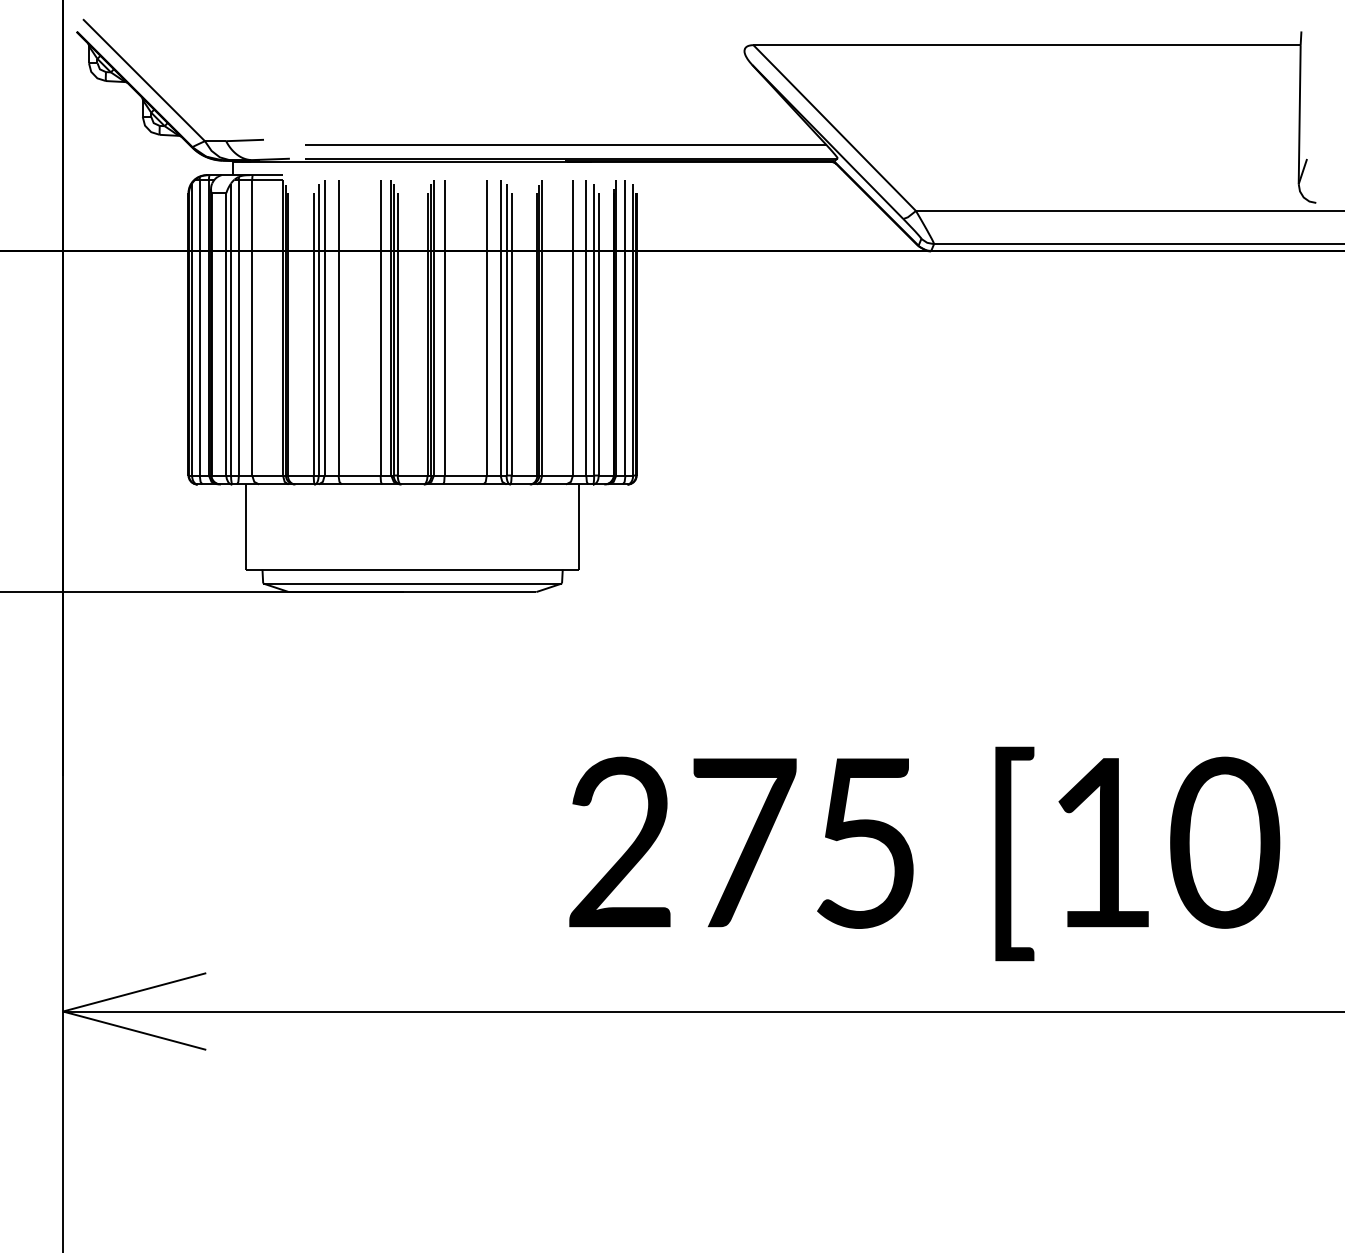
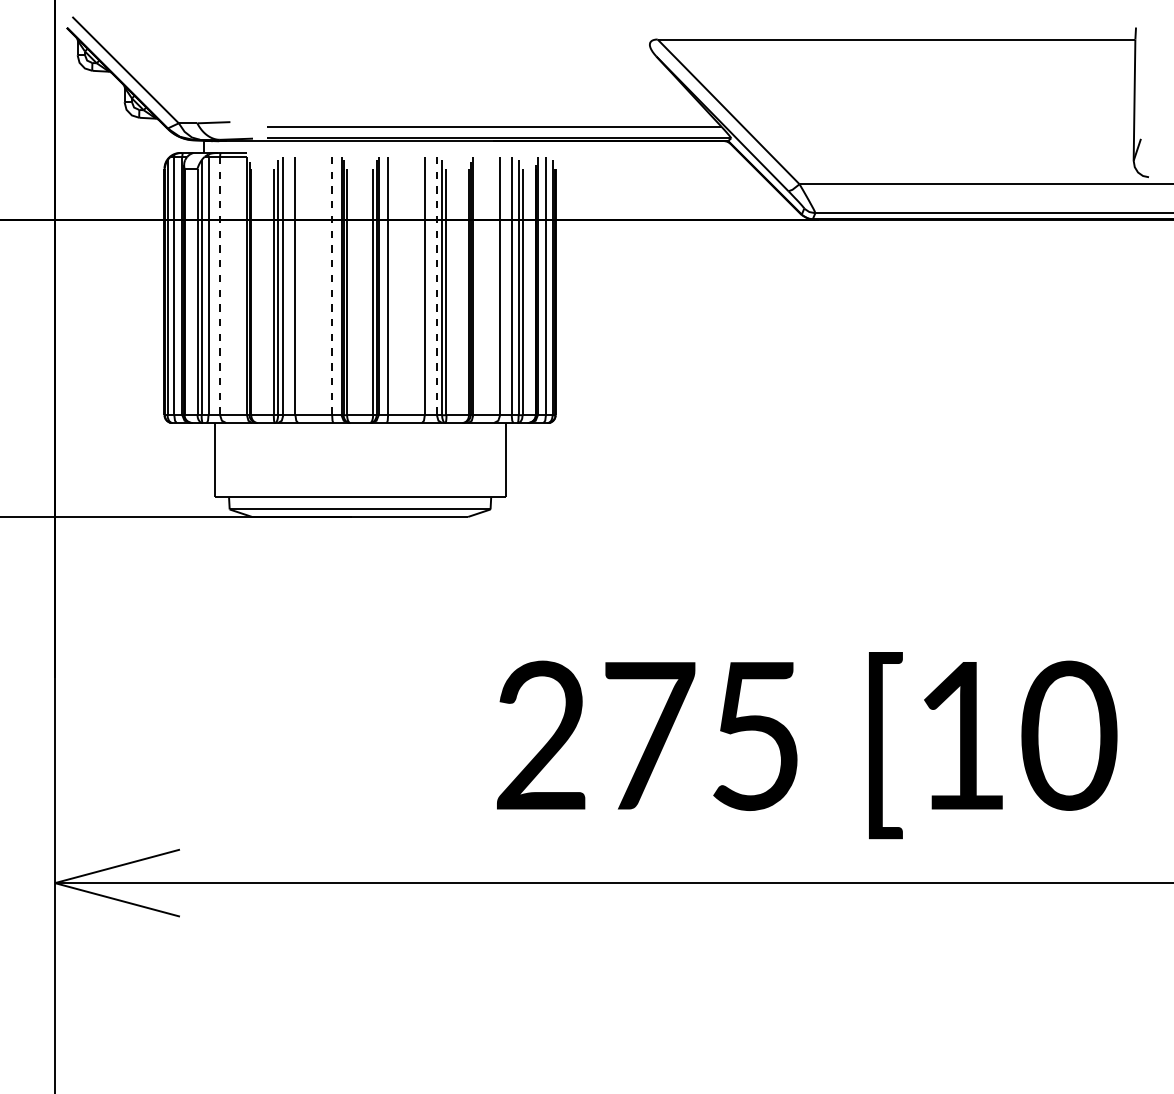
line: (252, 328) -> (220, 286), solid -> dashed
line: (380, 328) -> (332, 286), solid -> dashed
line: (500, 328) -> (436, 286), solid -> dashed

